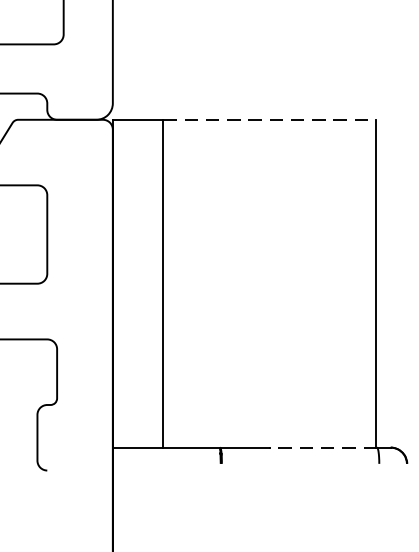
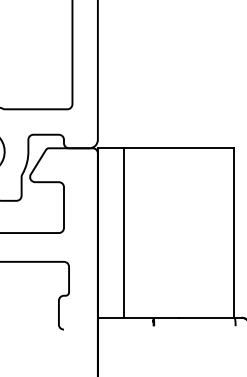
line: (270, 120) -> (179, 148), dashed -> solid
line: (322, 447) -> (206, 317), dashed -> solid

